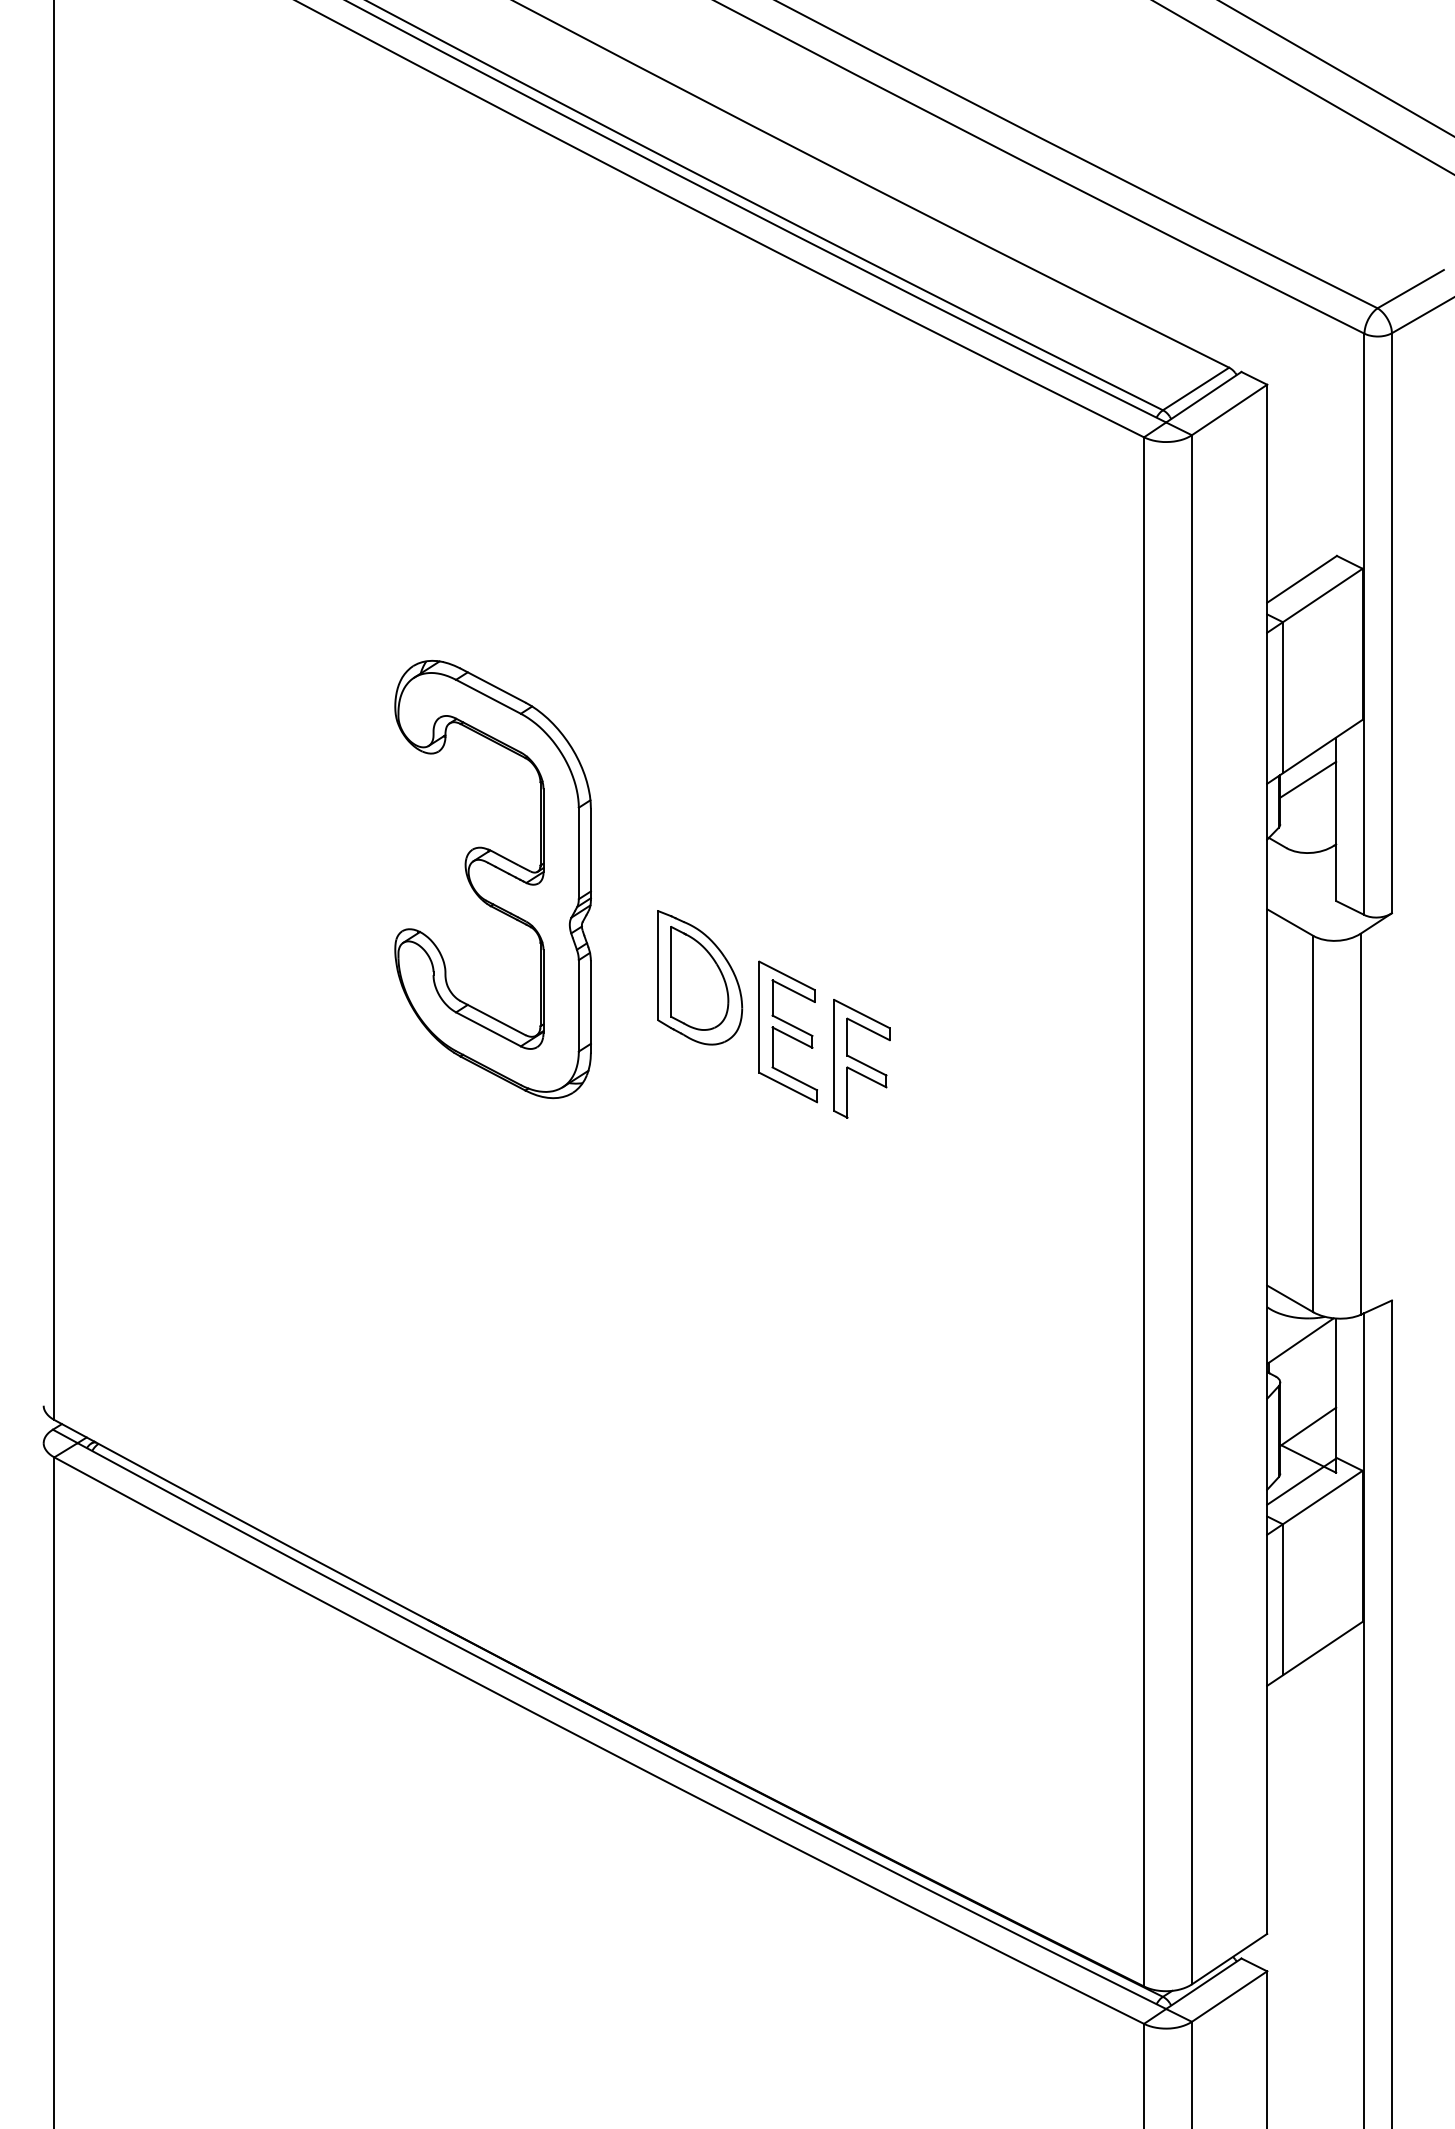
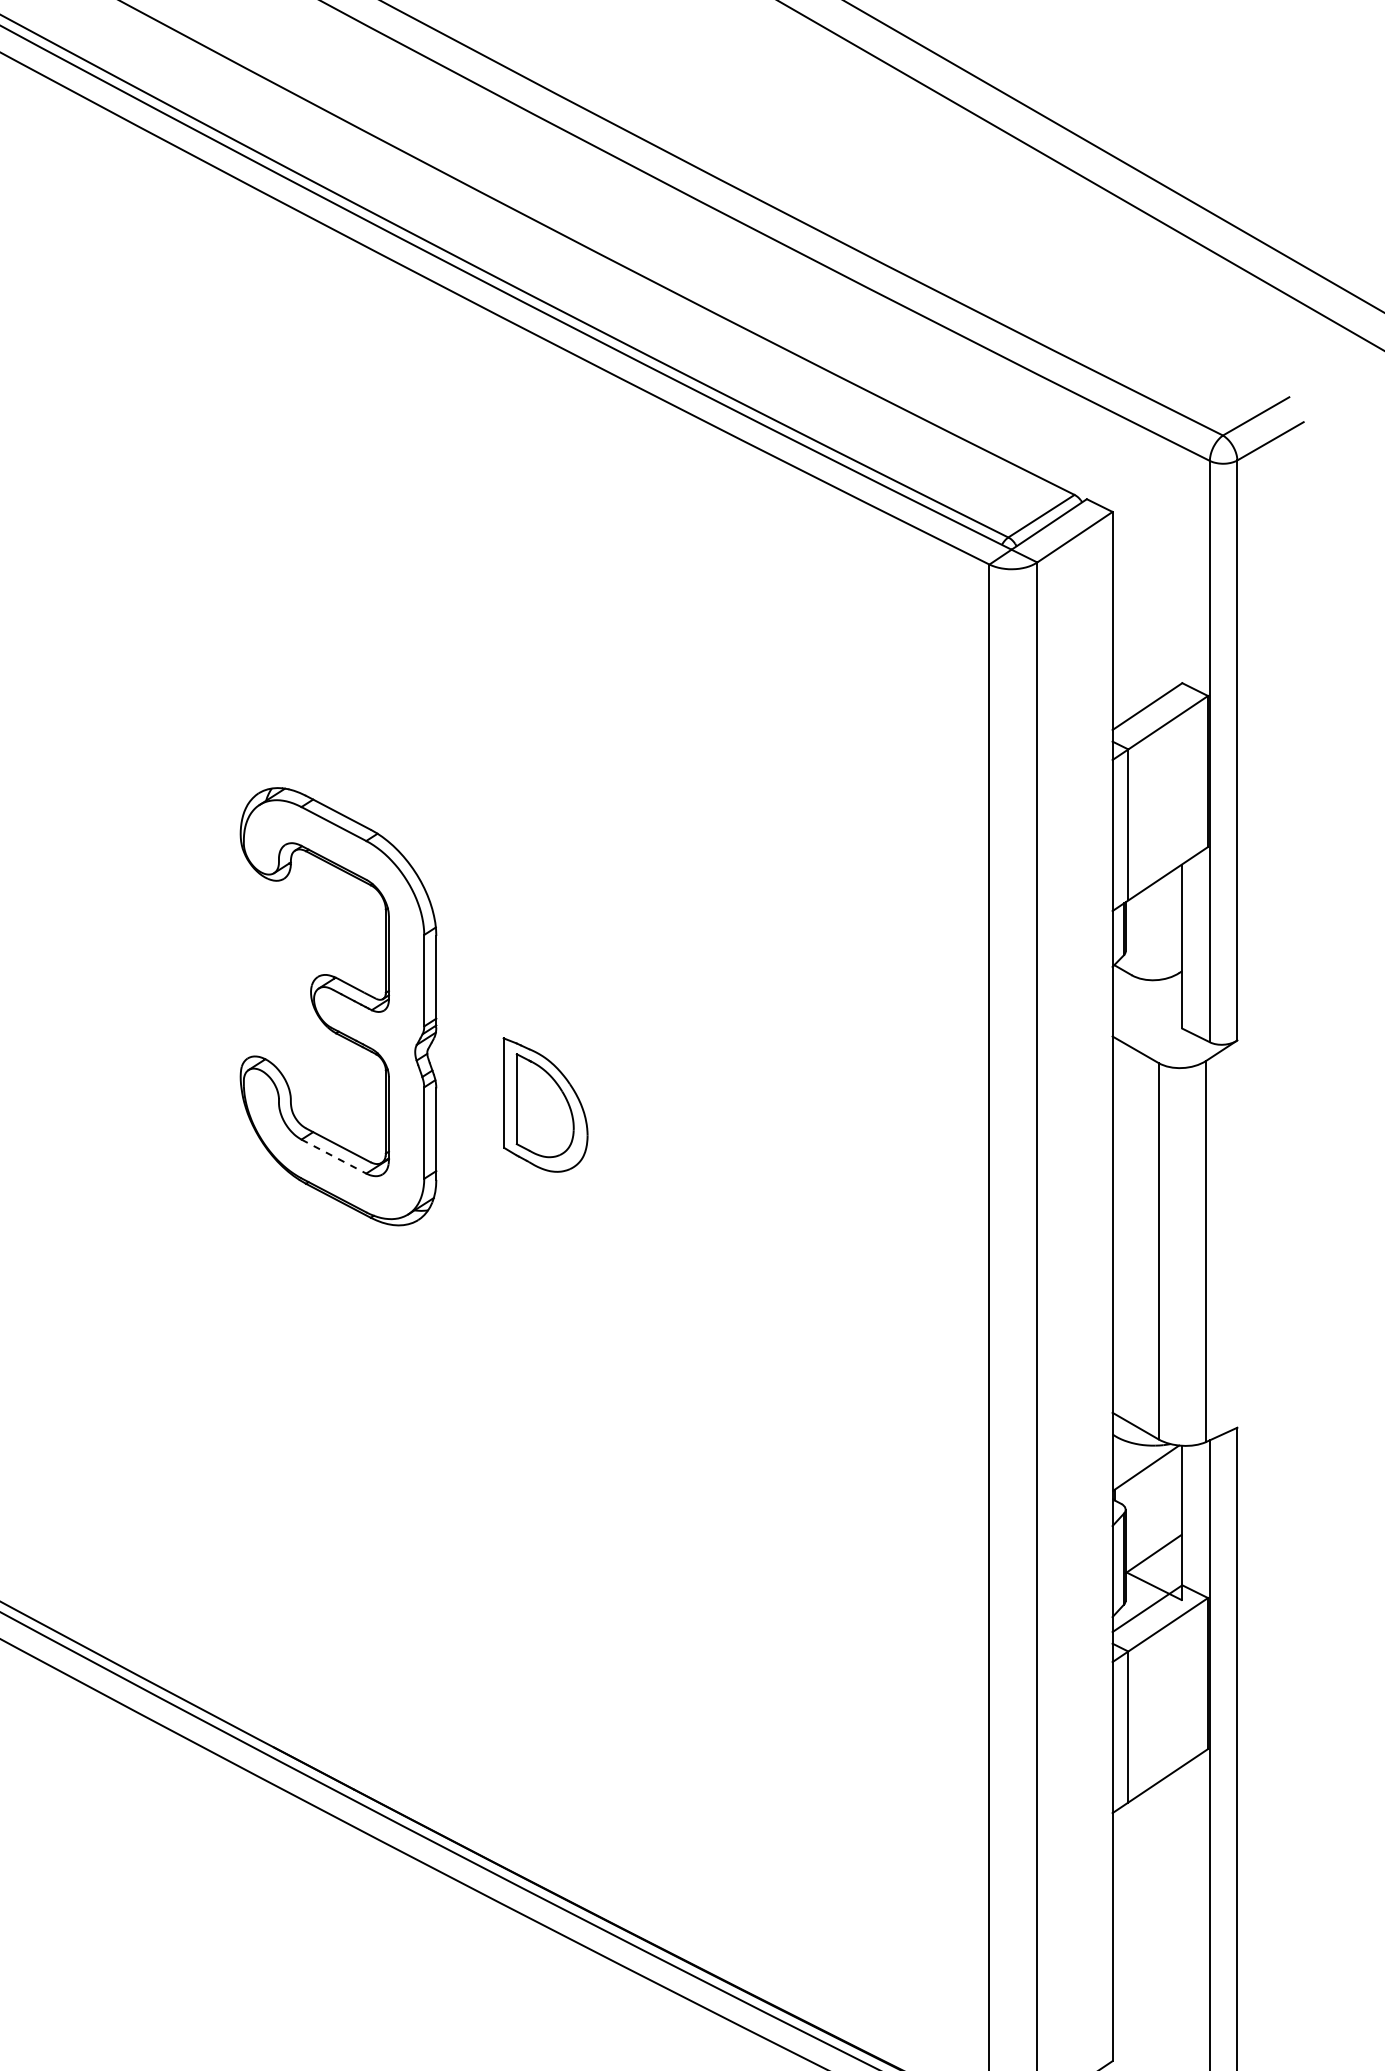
line: (1308, 779) -> (1153, 906), removed
line: (488, 1029) -> (333, 1156), solid -> dashed
part: (787, 1031) -> (632, 1158), removed
part: (861, 1058) -> (706, 1185), removed

